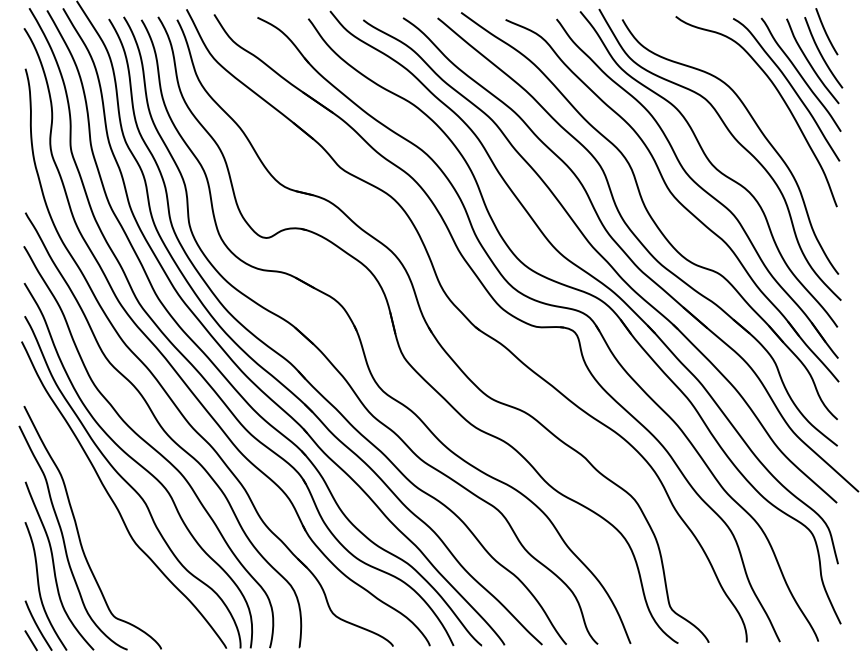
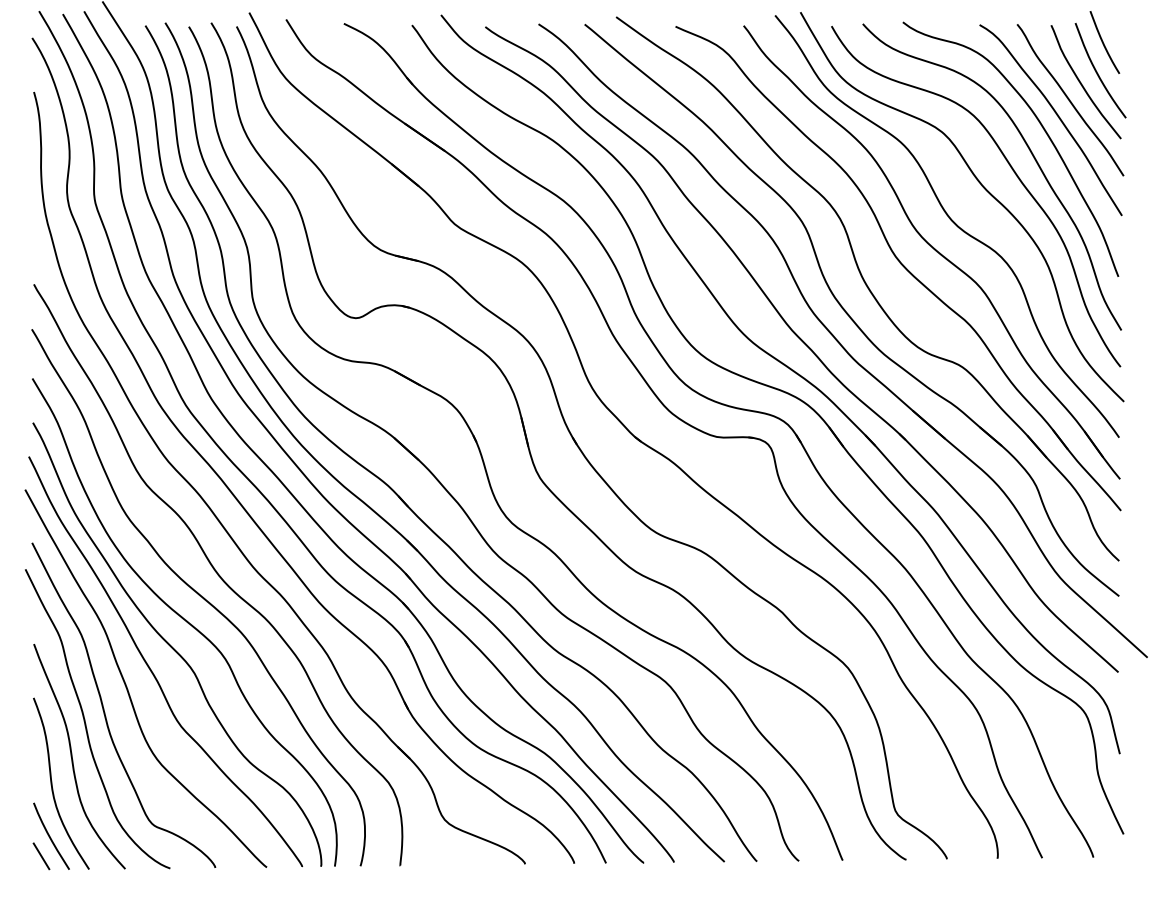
curve: (770, 113) -> (1029, 151), added
curve: (95, 513) -> (127, 686), added

